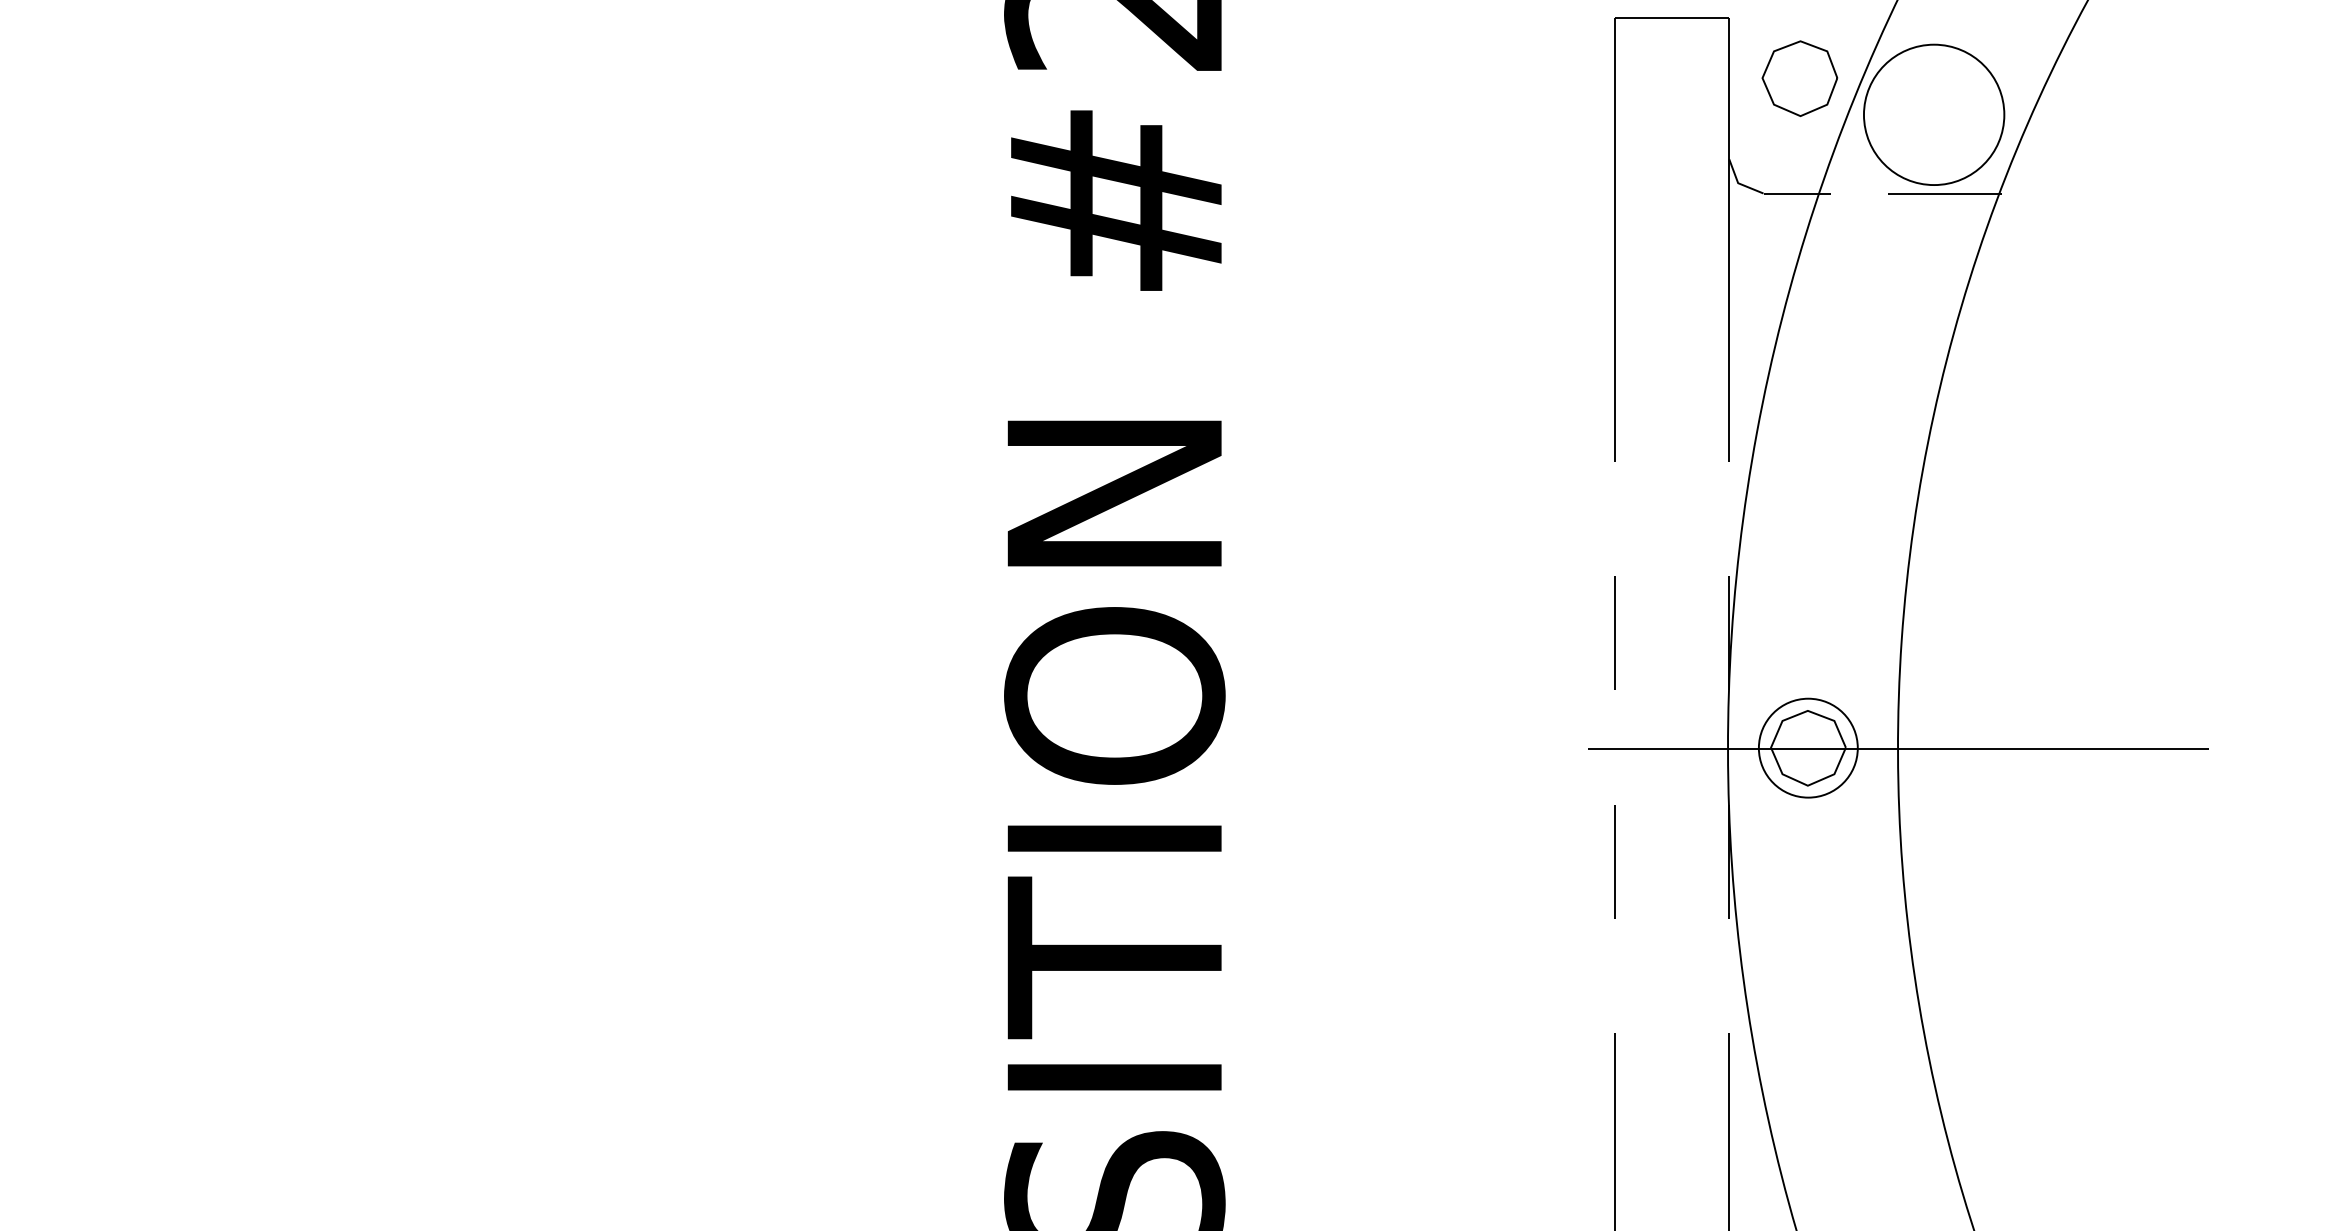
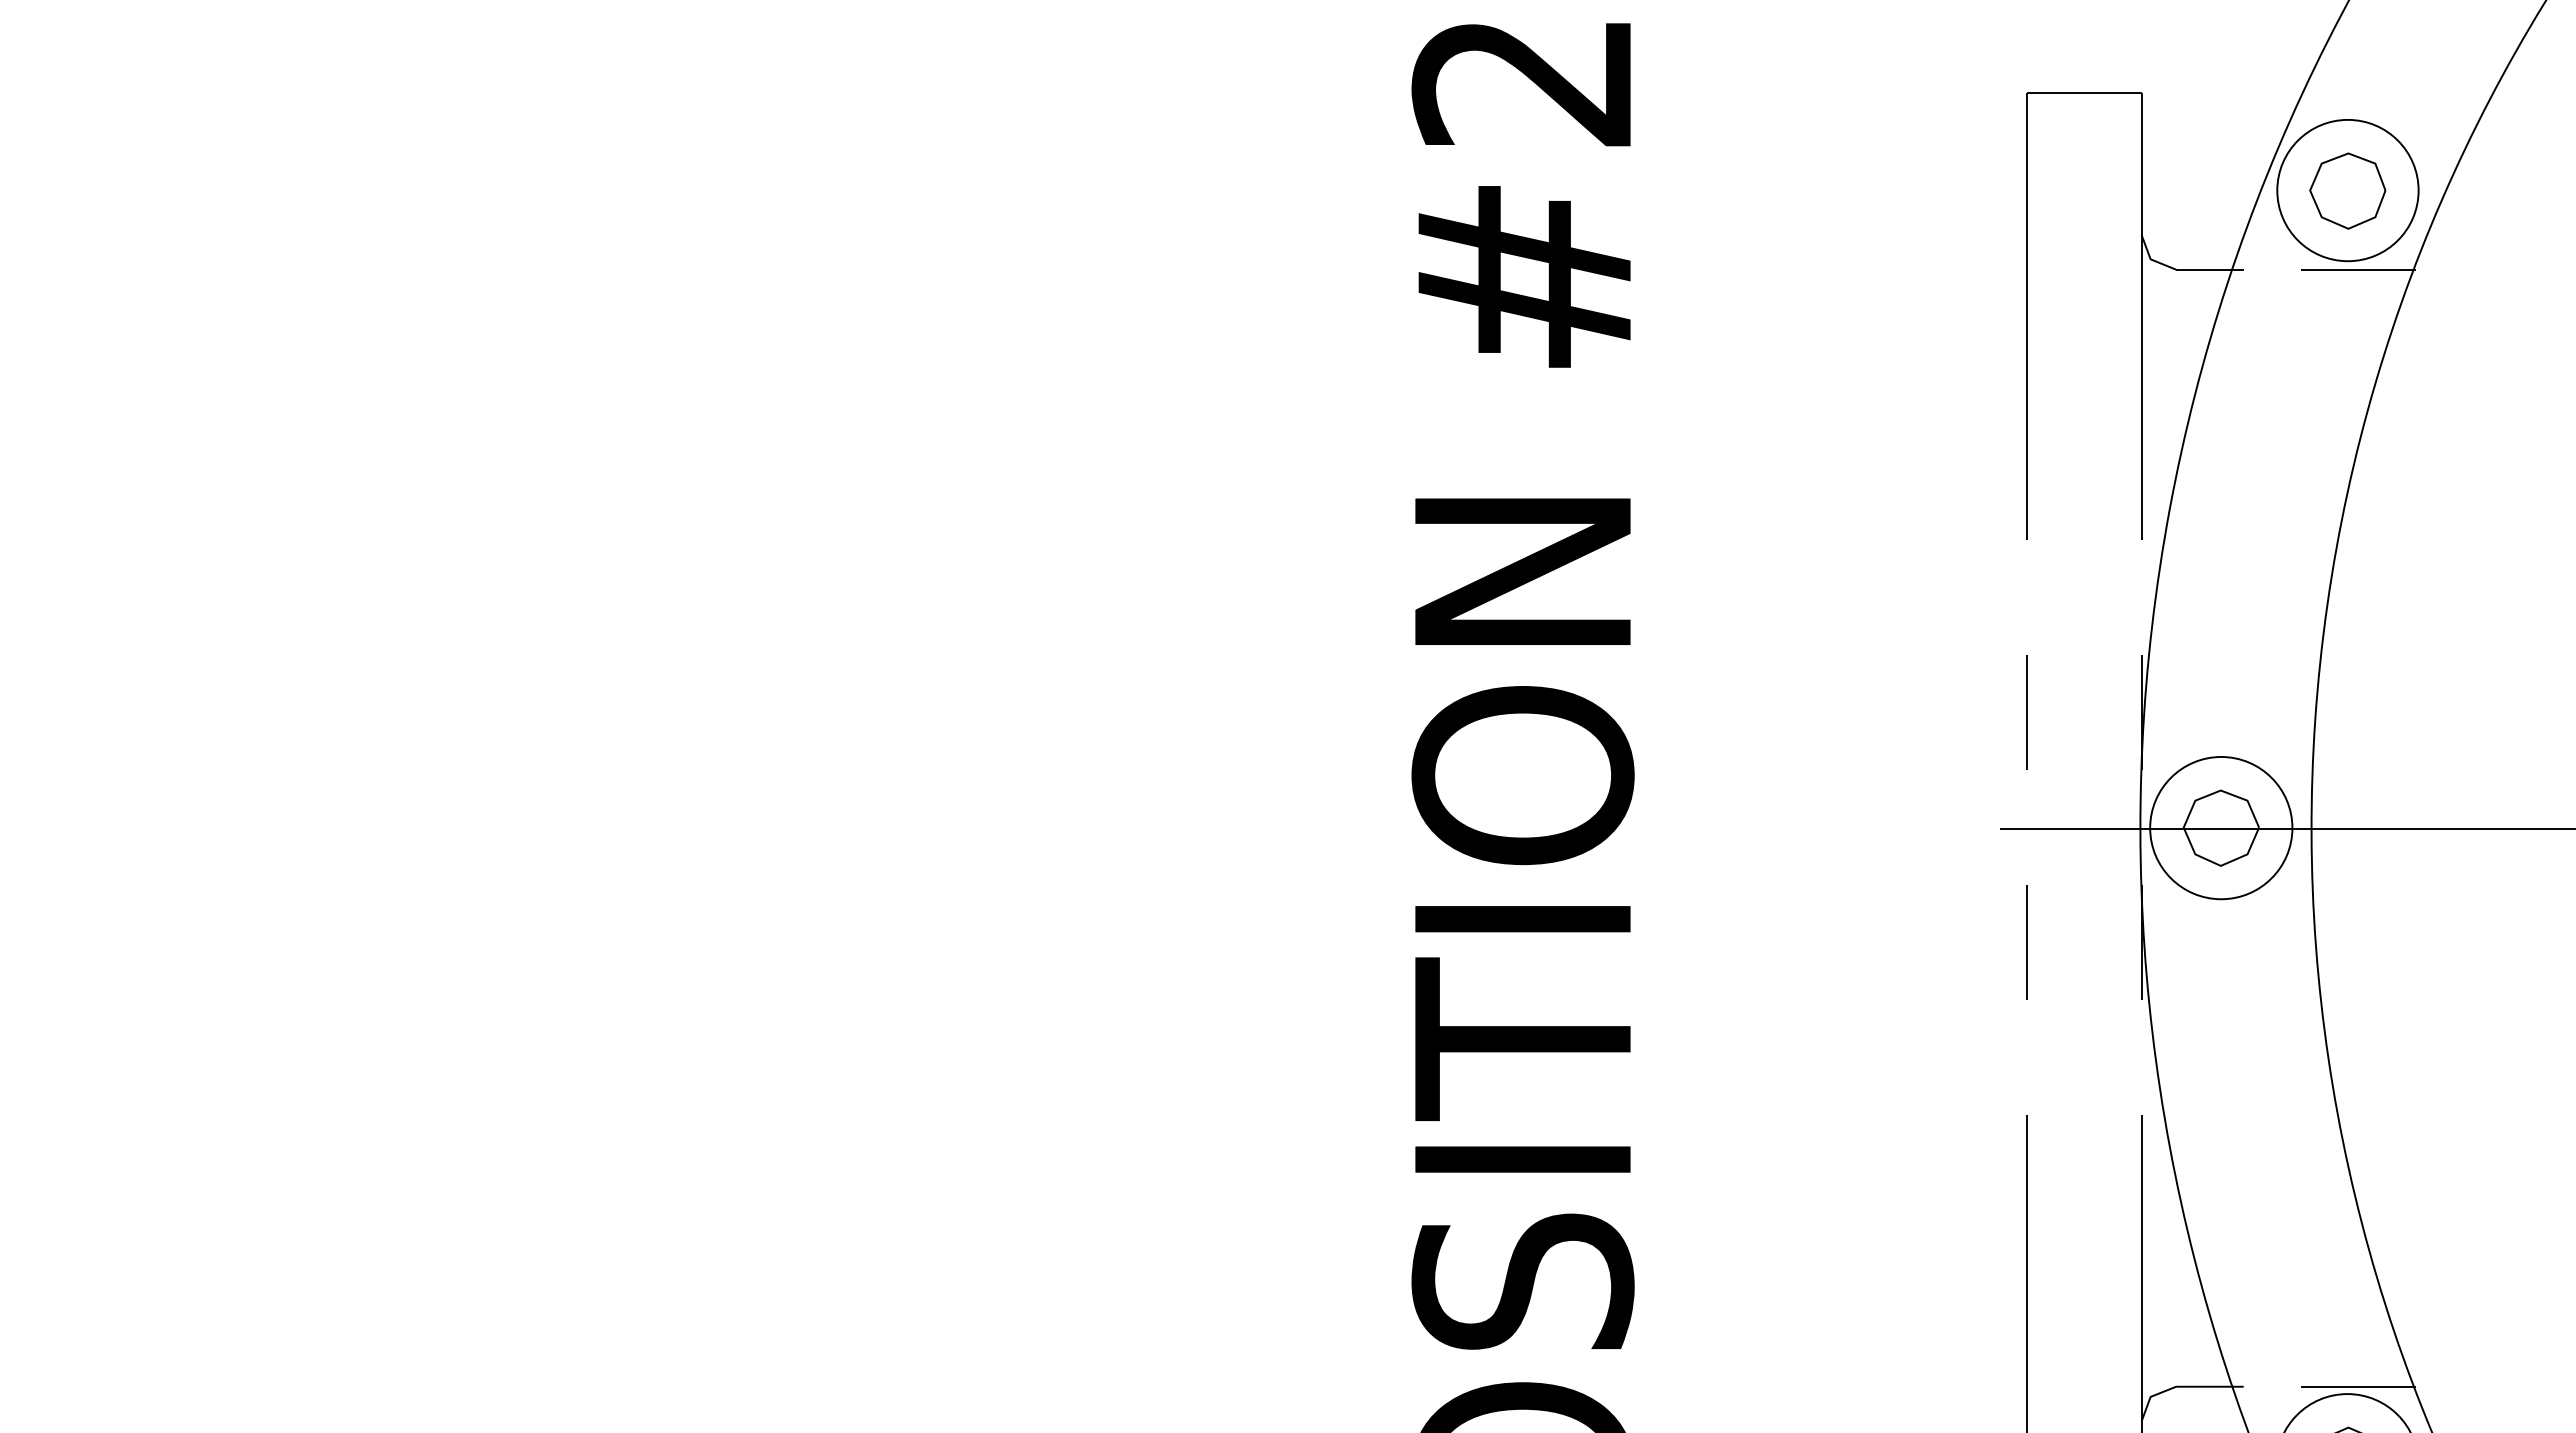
part: (1799, 78) -> (2347, 190), moved
circle: (1808, 747) -> (2221, 827), size x1.43

